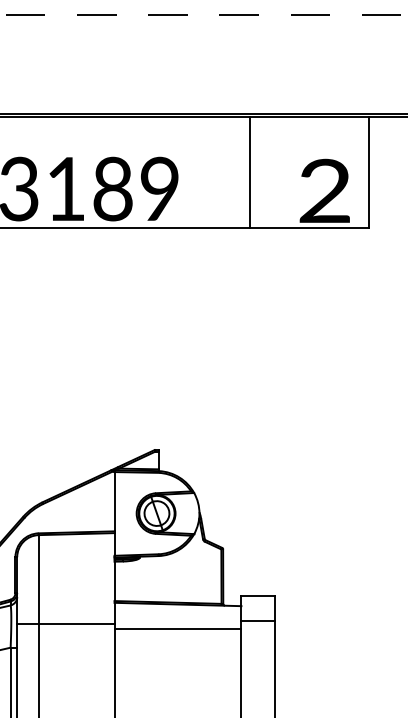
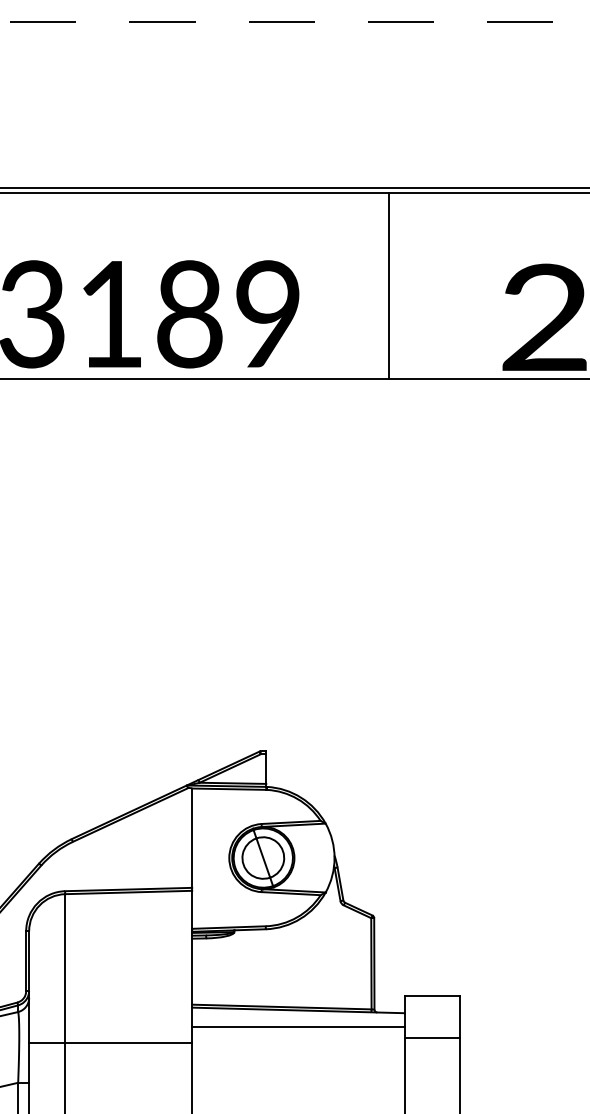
line: (250, 171) -> (389, 284), moved
line: (177, 629) -> (297, 1027), moved

